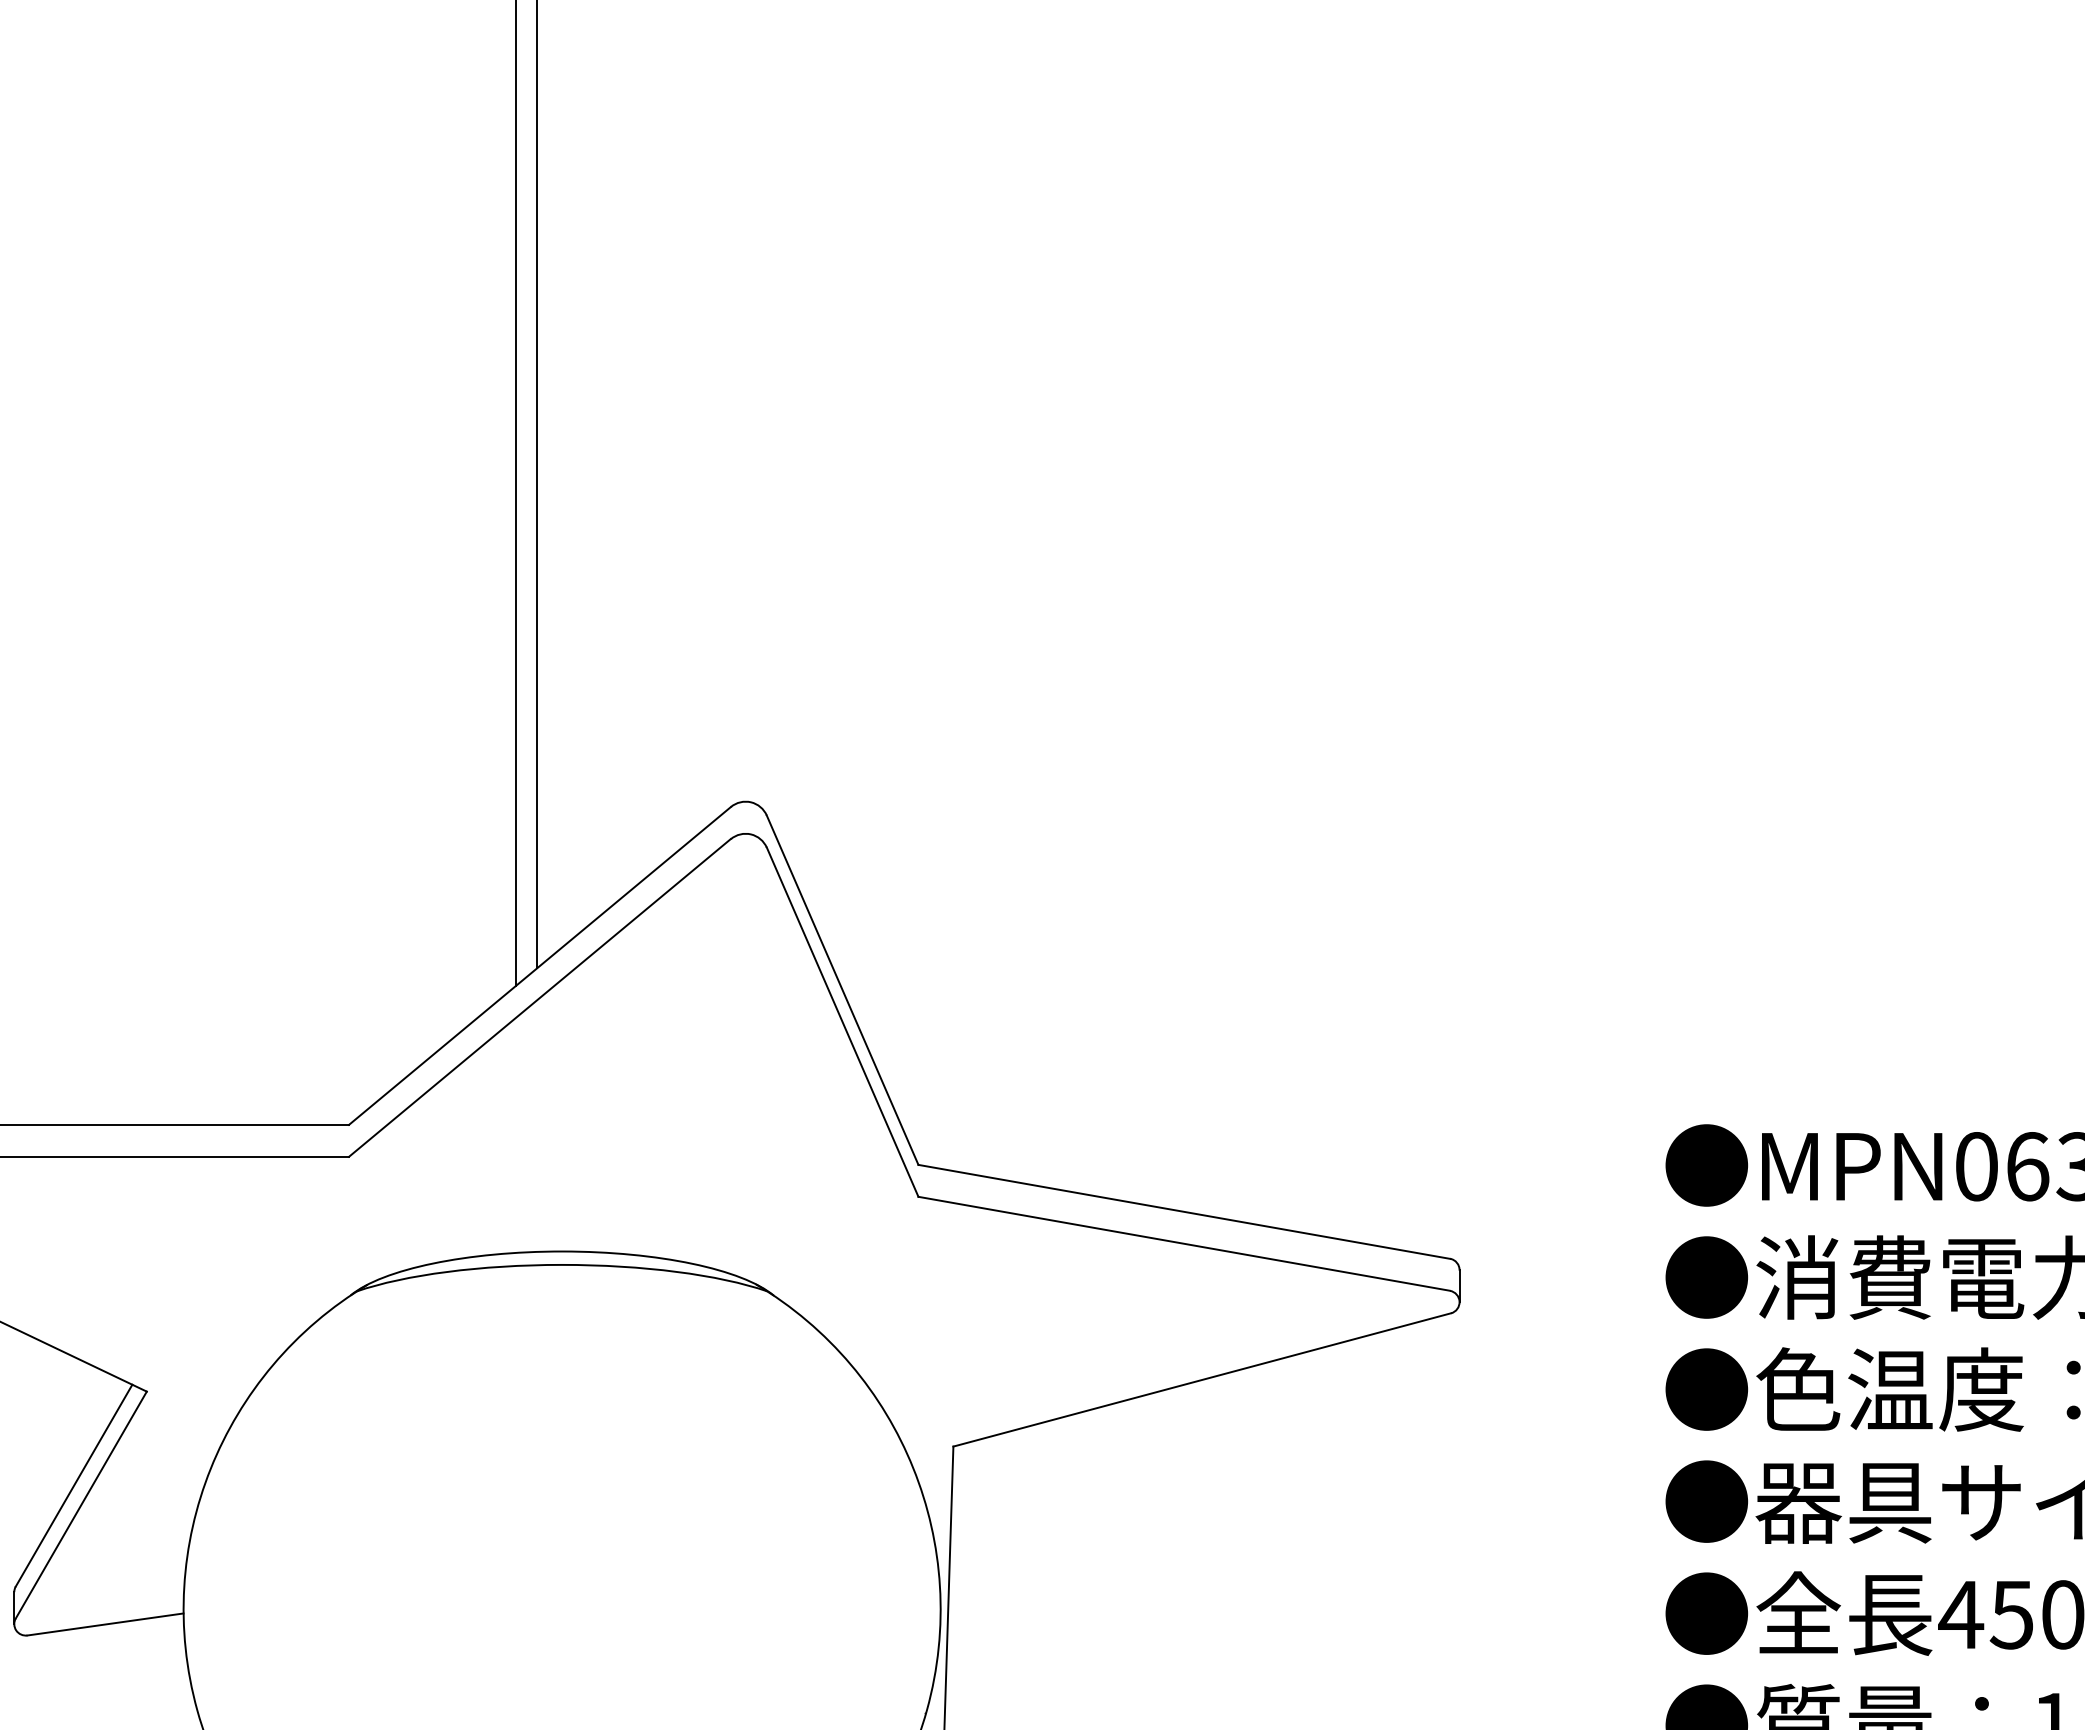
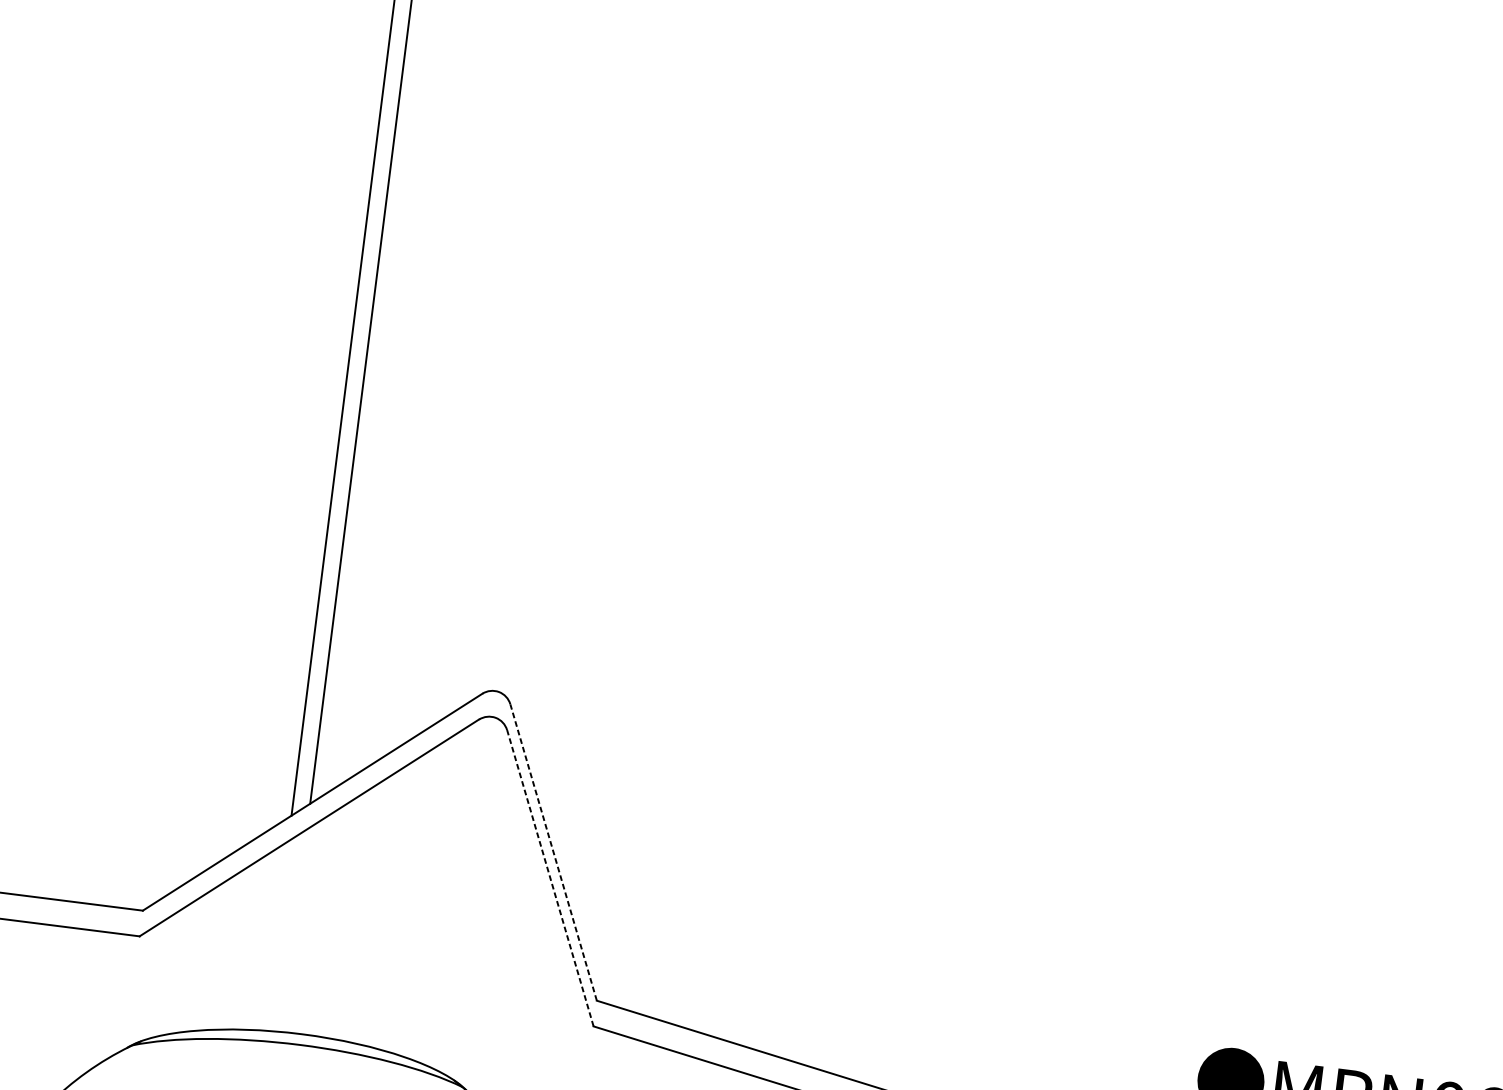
line: (842, 989) -> (553, 851), solid -> dashed
line: (842, 1021) -> (550, 877), solid -> dashed

